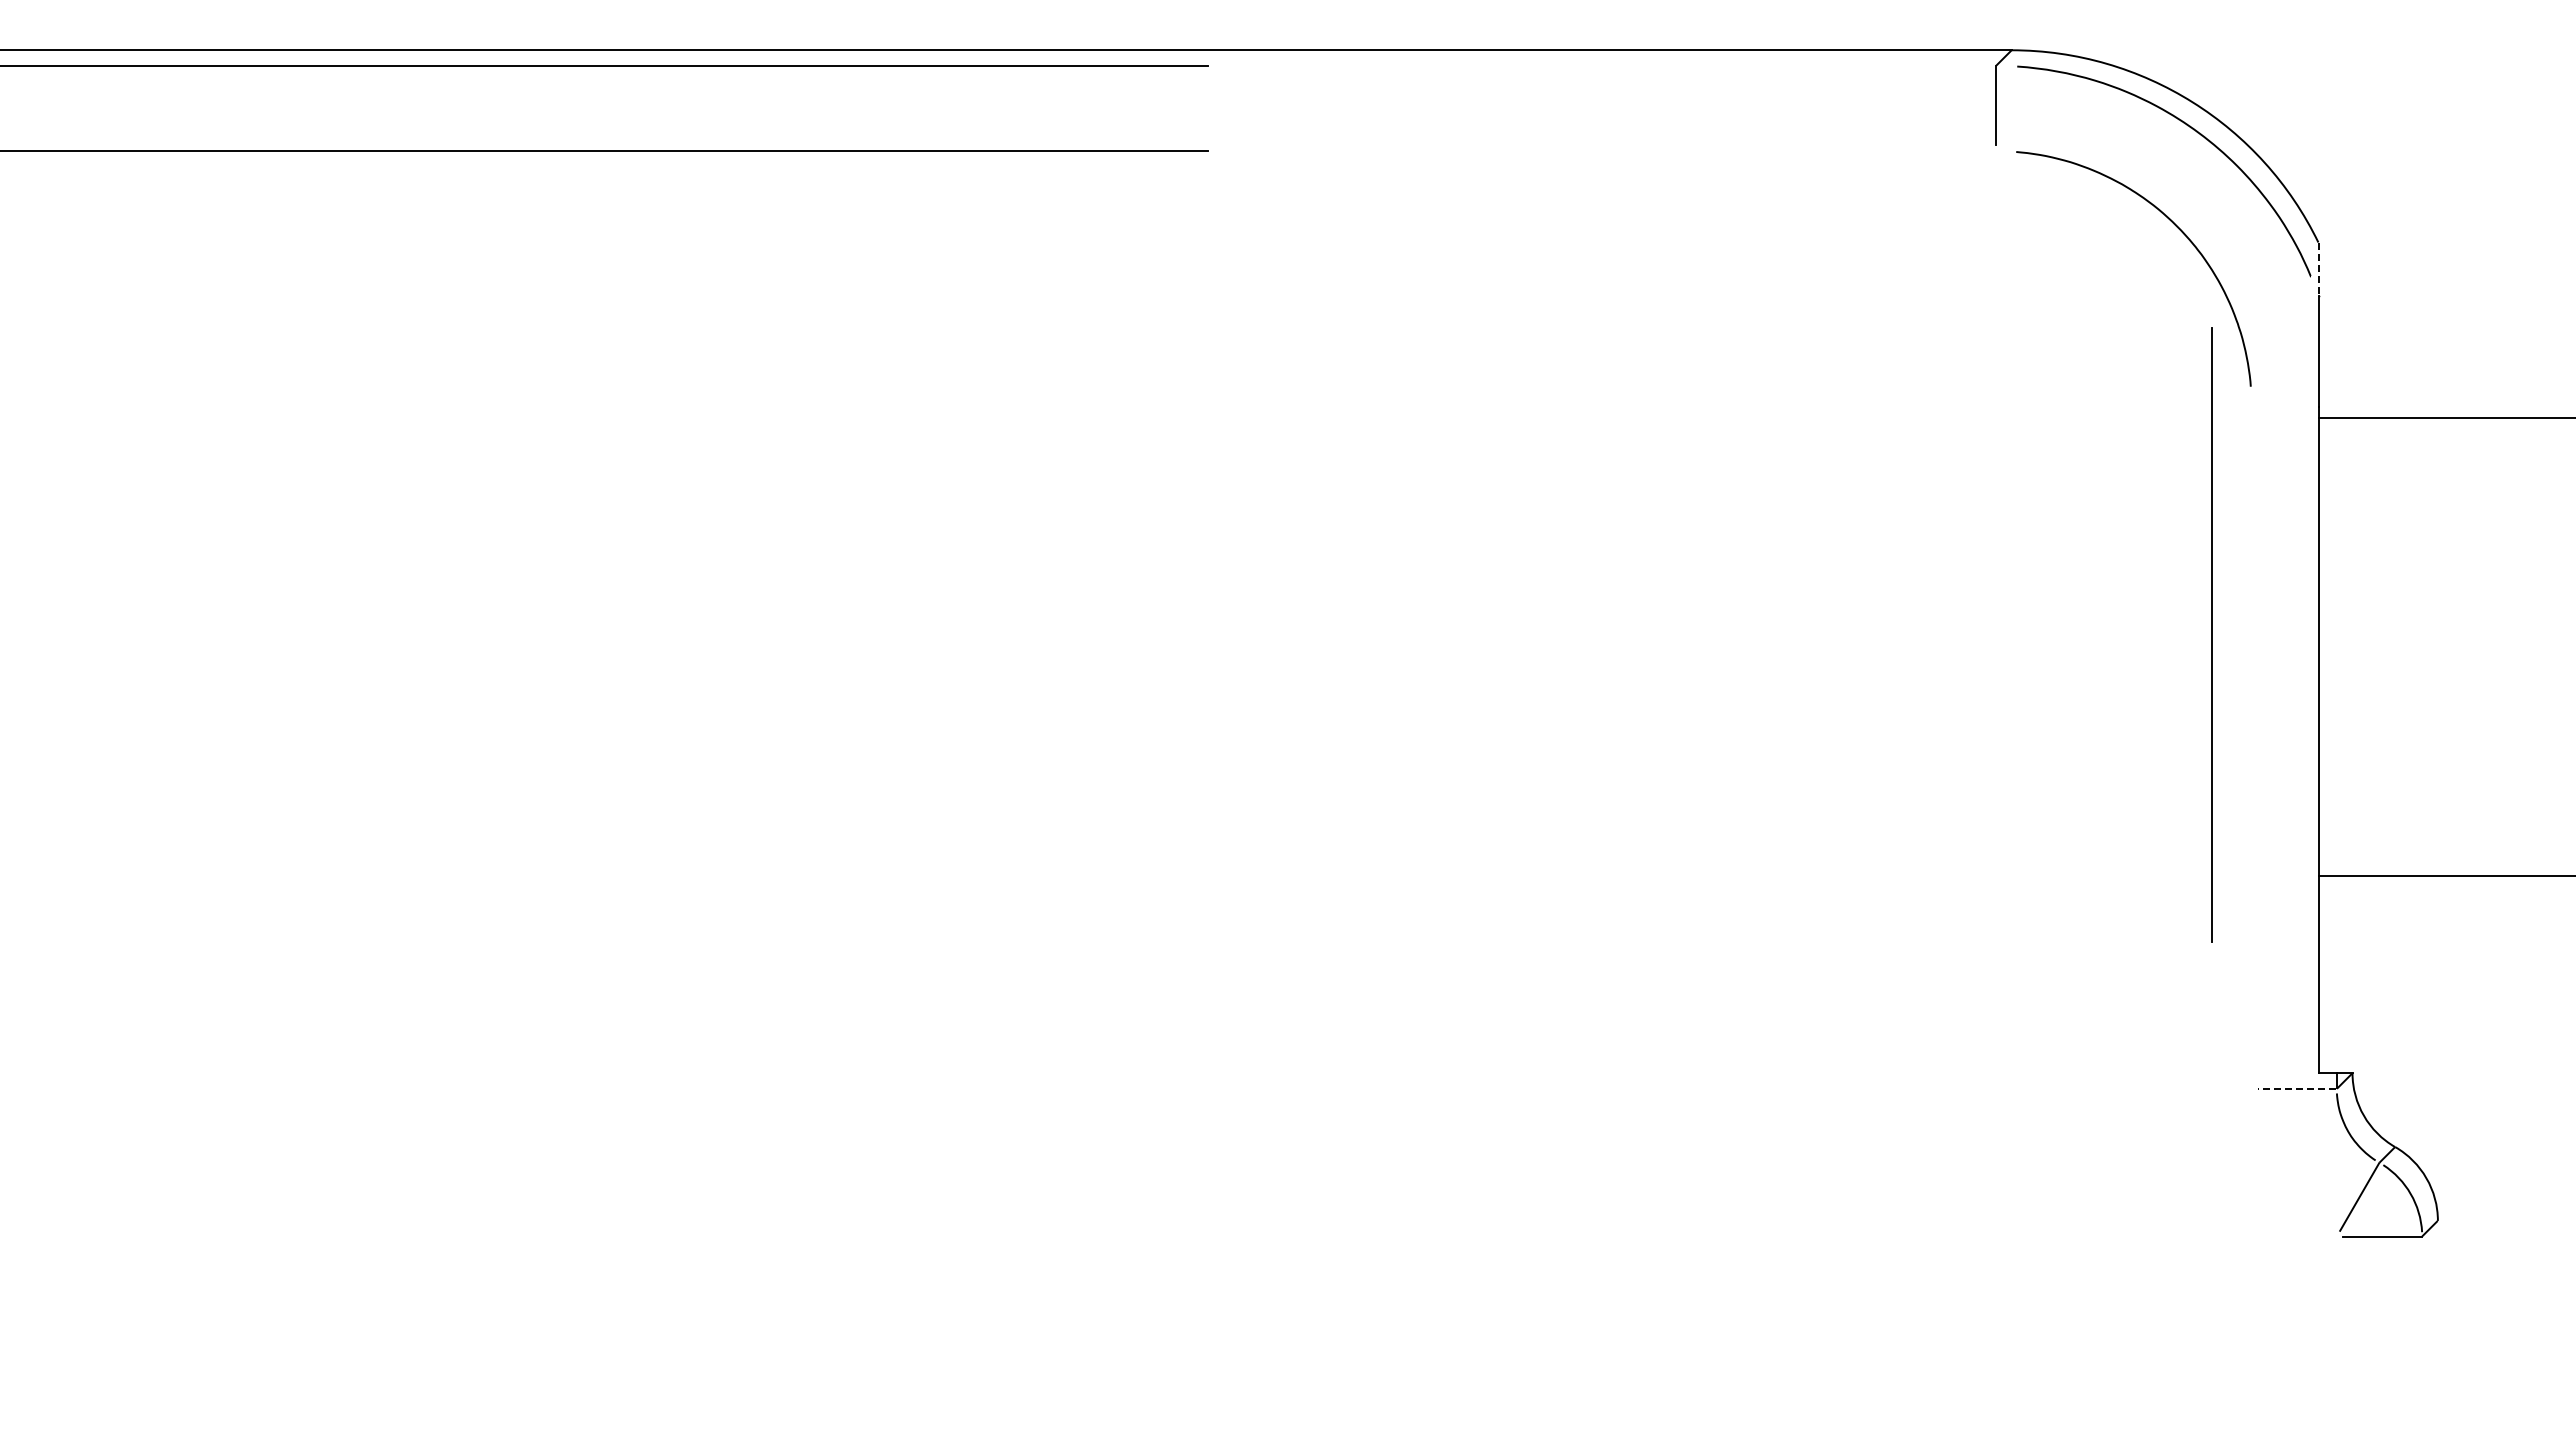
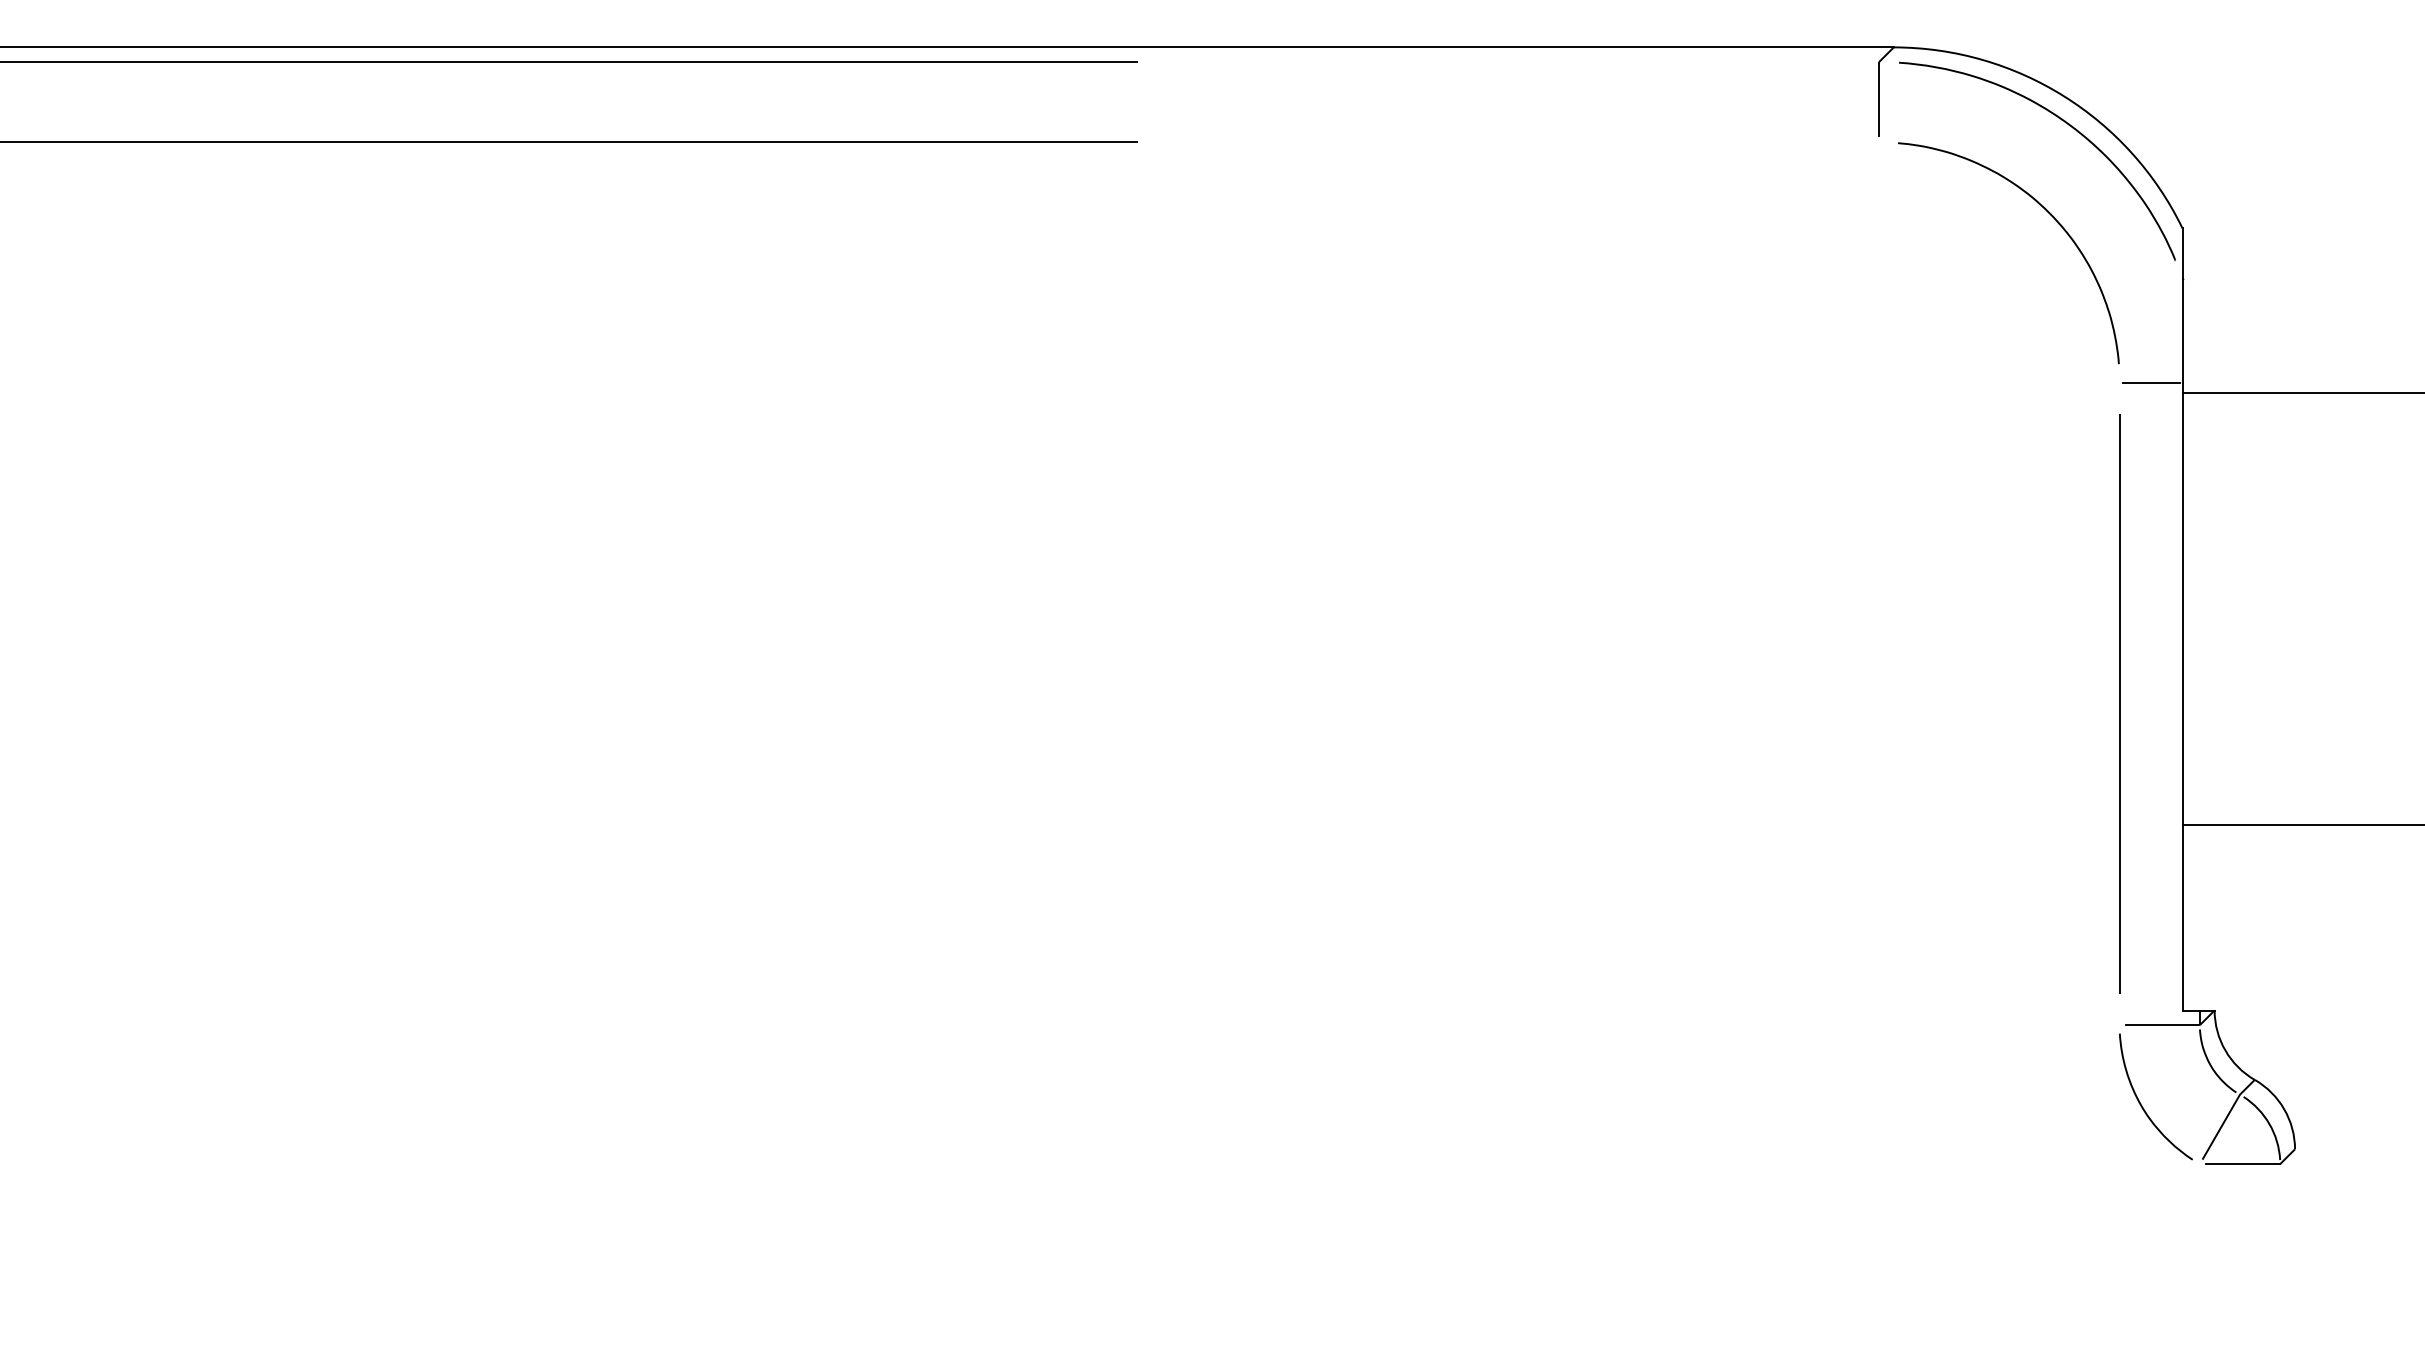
line: (2318, 269) -> (2182, 253), dashed -> solid
line: (2285, 406) -> (2151, 382), added
line: (2211, 634) -> (2119, 703), moved
line: (2296, 1089) -> (2161, 1025), dashed -> solid
curve: (2275, 1173) -> (2142, 1104), added

